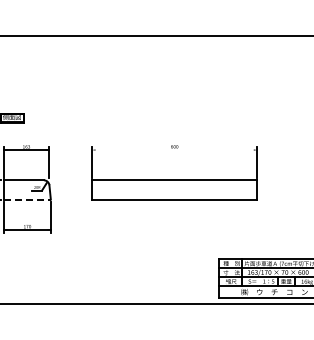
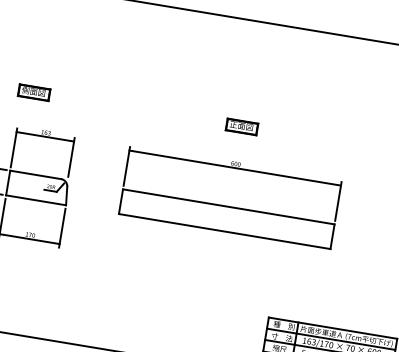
part: (174, 117) -> (241, 126), added
line: (174, 150) -> (234, 168), added
line: (27, 199) -> (36, 200), dashed -> solid

